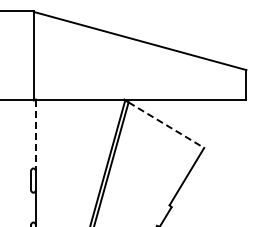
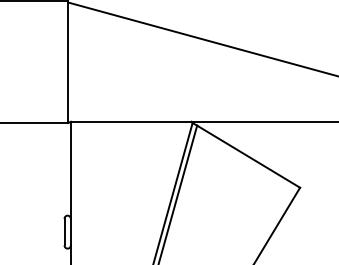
line: (166, 125) -> (248, 157), dashed -> solid
line: (35, 135) -> (70, 170), dashed -> solid

